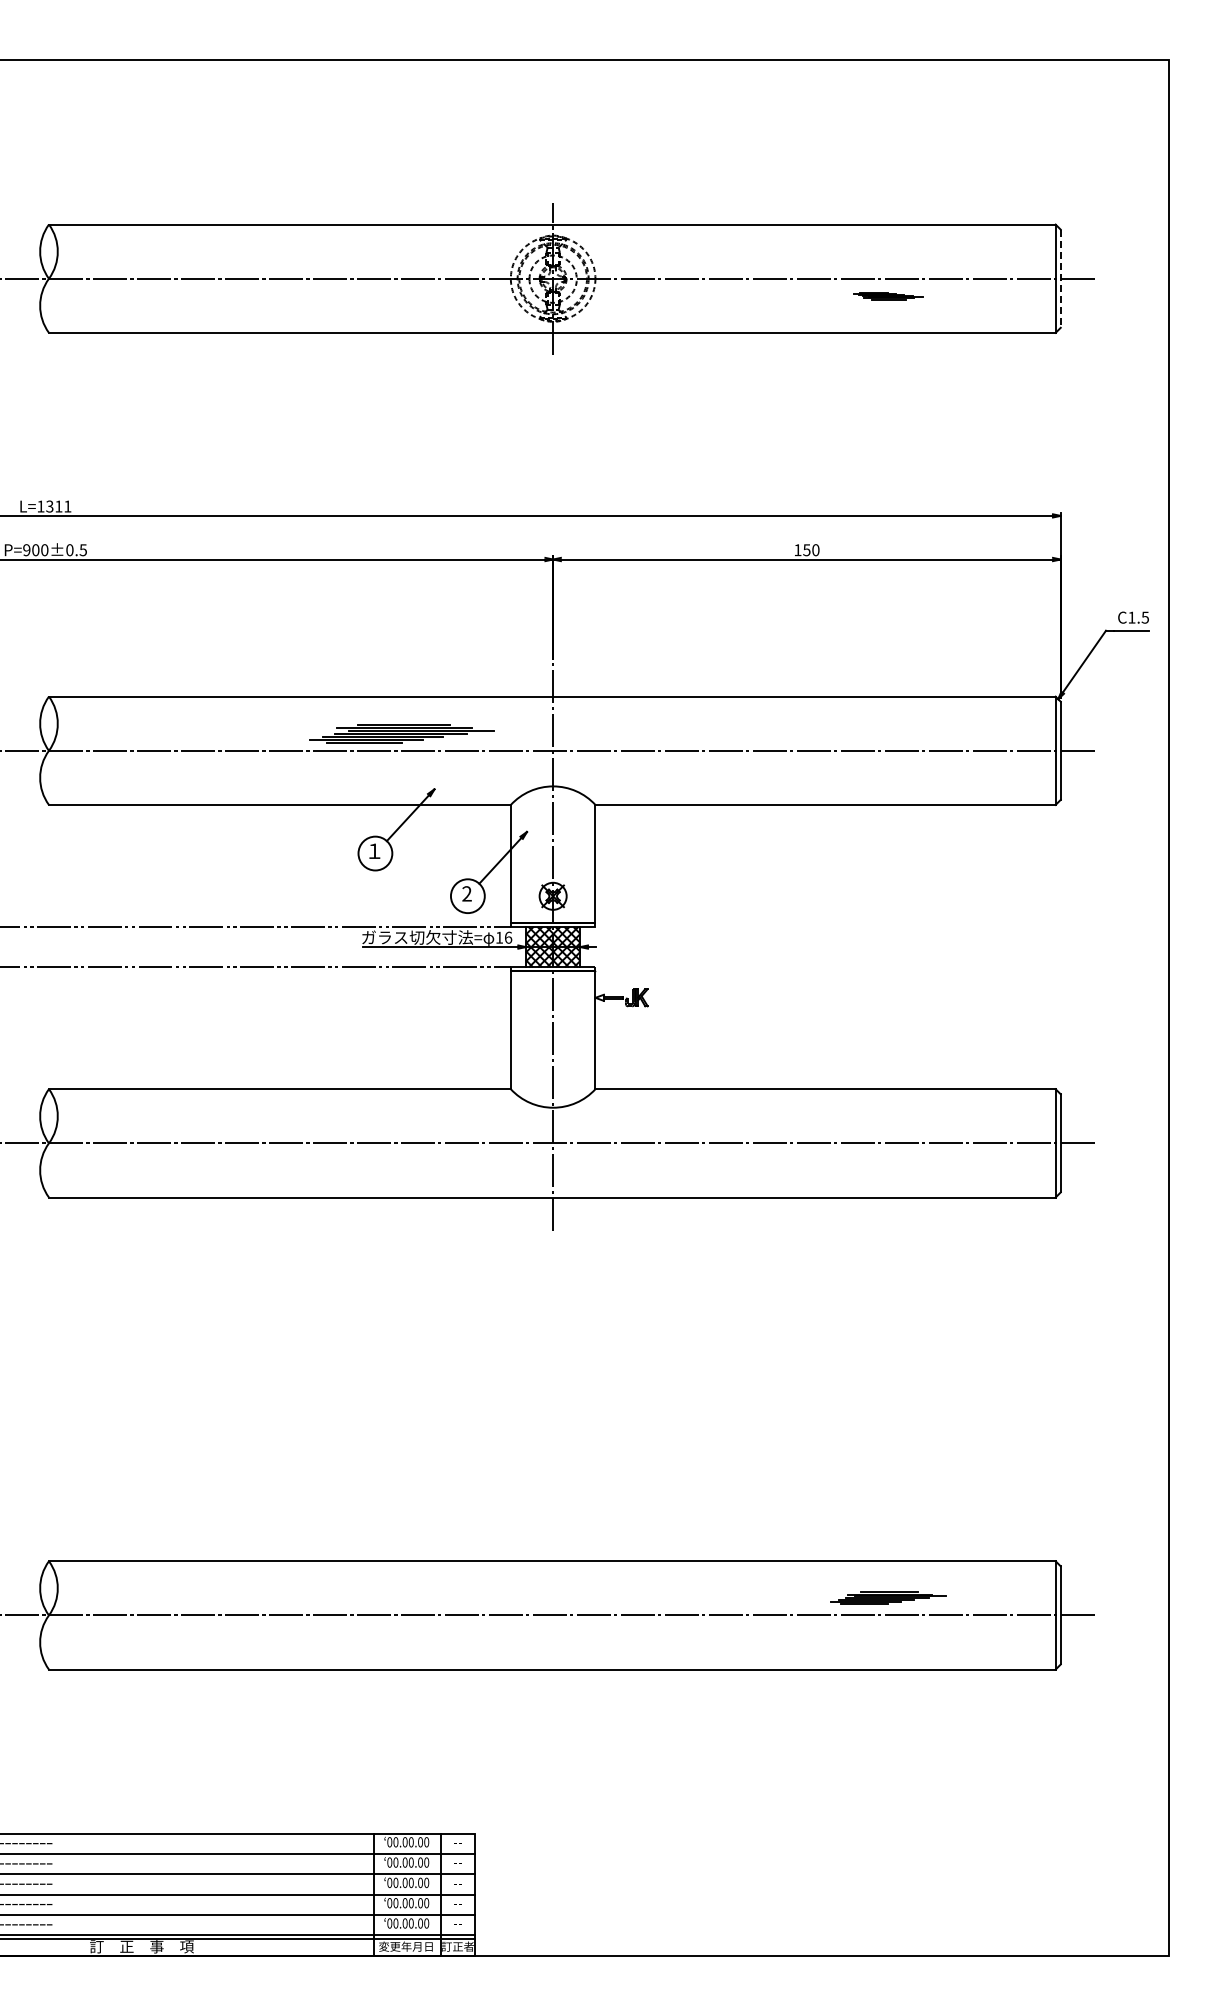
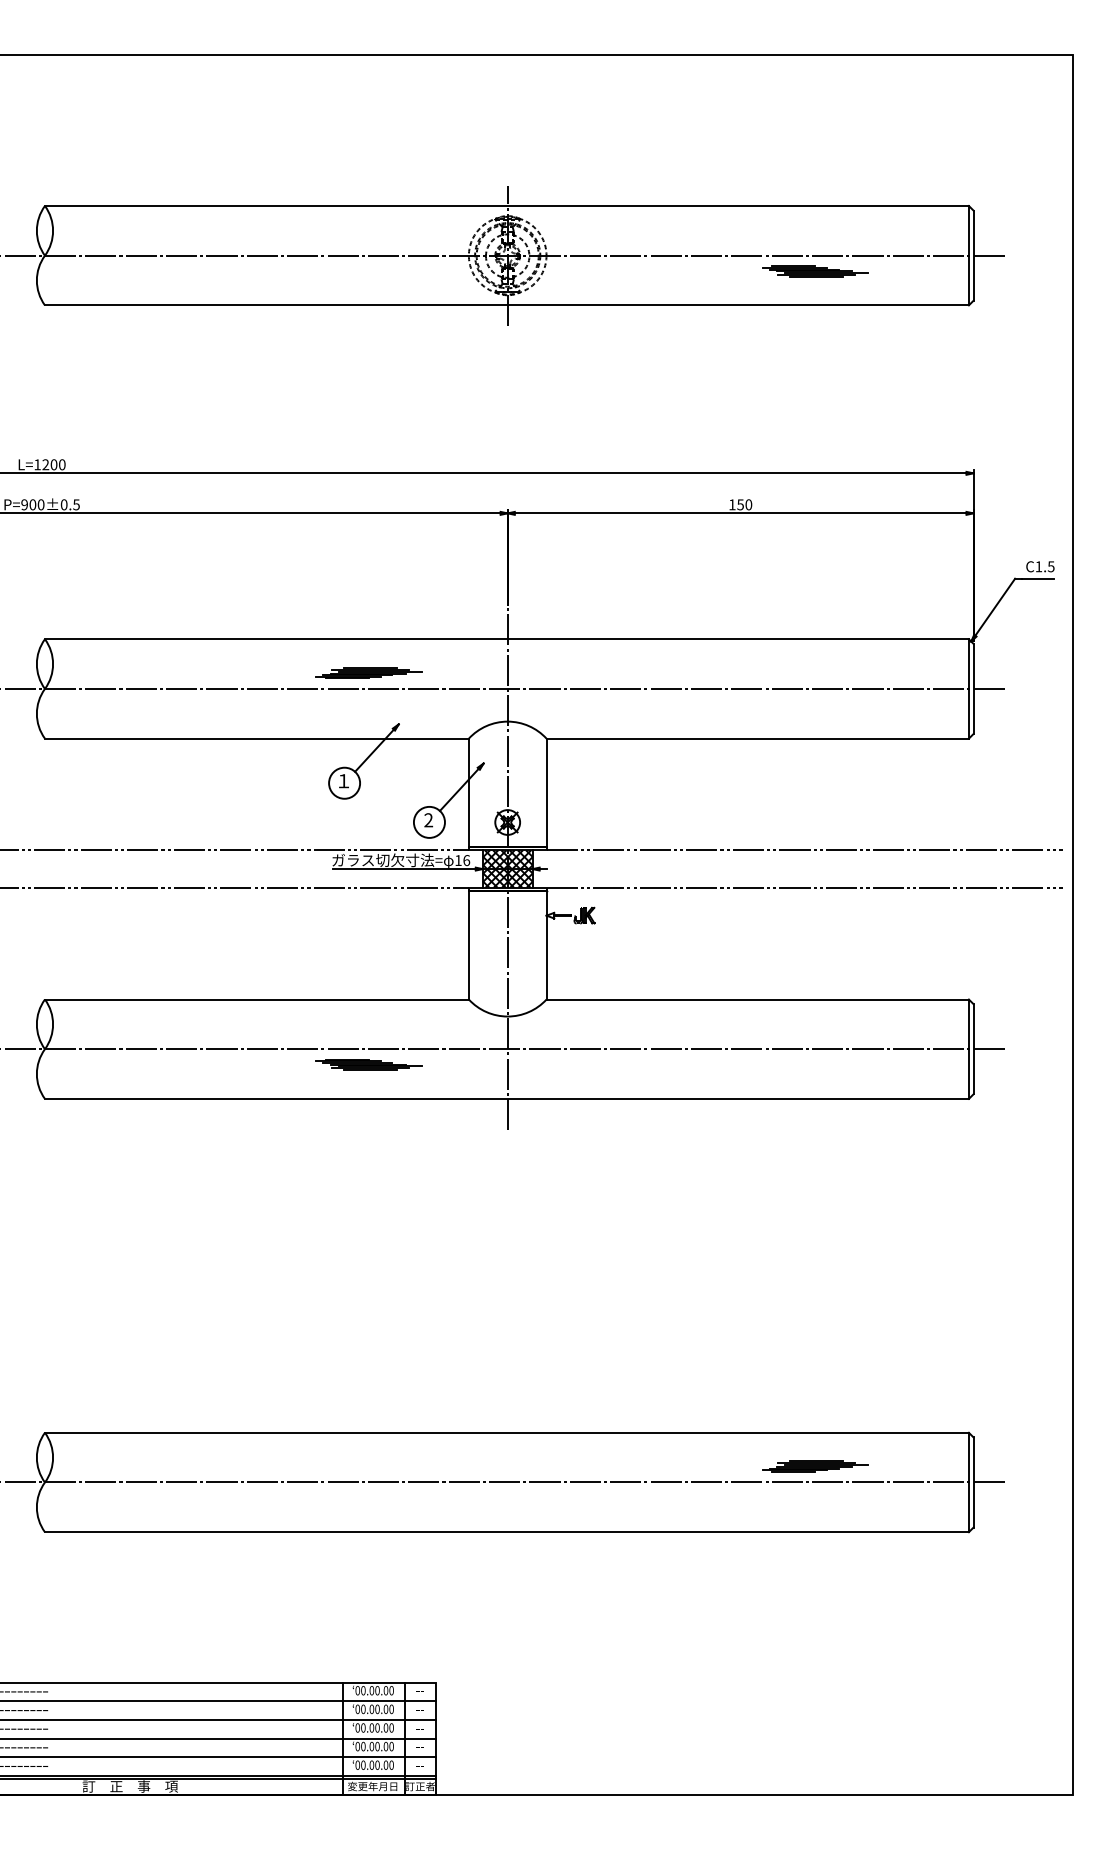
line: (1060, 279) -> (973, 256), dashed -> solid
part: (888, 295) -> (815, 271), size x1.67
text: (58, 506) -> (53, 464), L=1311 -> L=1200
part: (401, 733) -> (368, 673), size x0.62
line: (876, 926) -> (804, 850), added
line: (876, 967) -> (804, 887), added
part: (401, 1160) -> (368, 1064), added

